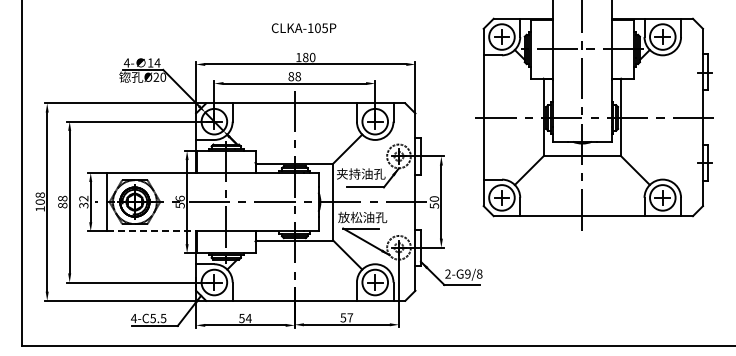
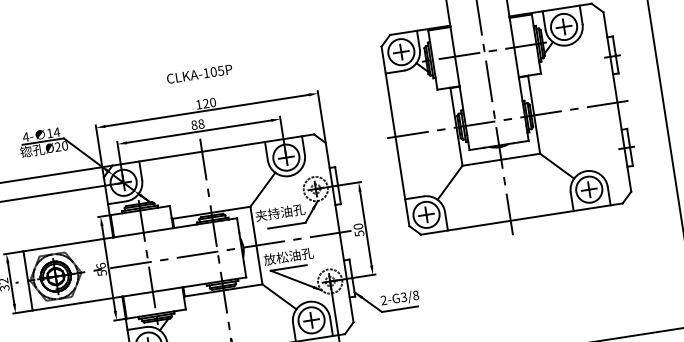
text: (305, 57) -> (205, 103), 180 -> 120
line: (152, 231) -> (78, 303), dashed -> solid
text: (467, 274) -> (403, 297), 2-G9/8 -> 2-G3/8

